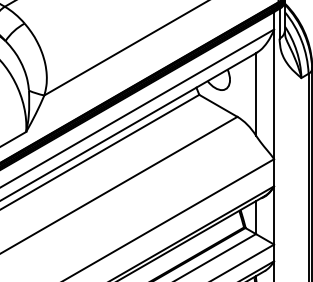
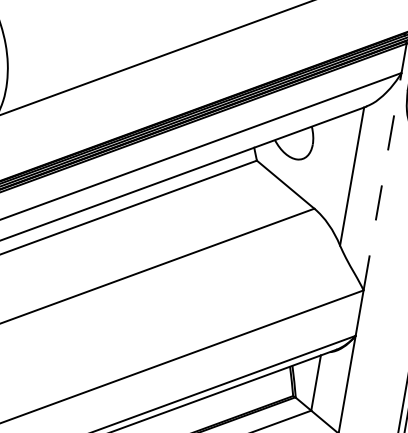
line: (274, 94) -> (383, 182), solid -> dashed

